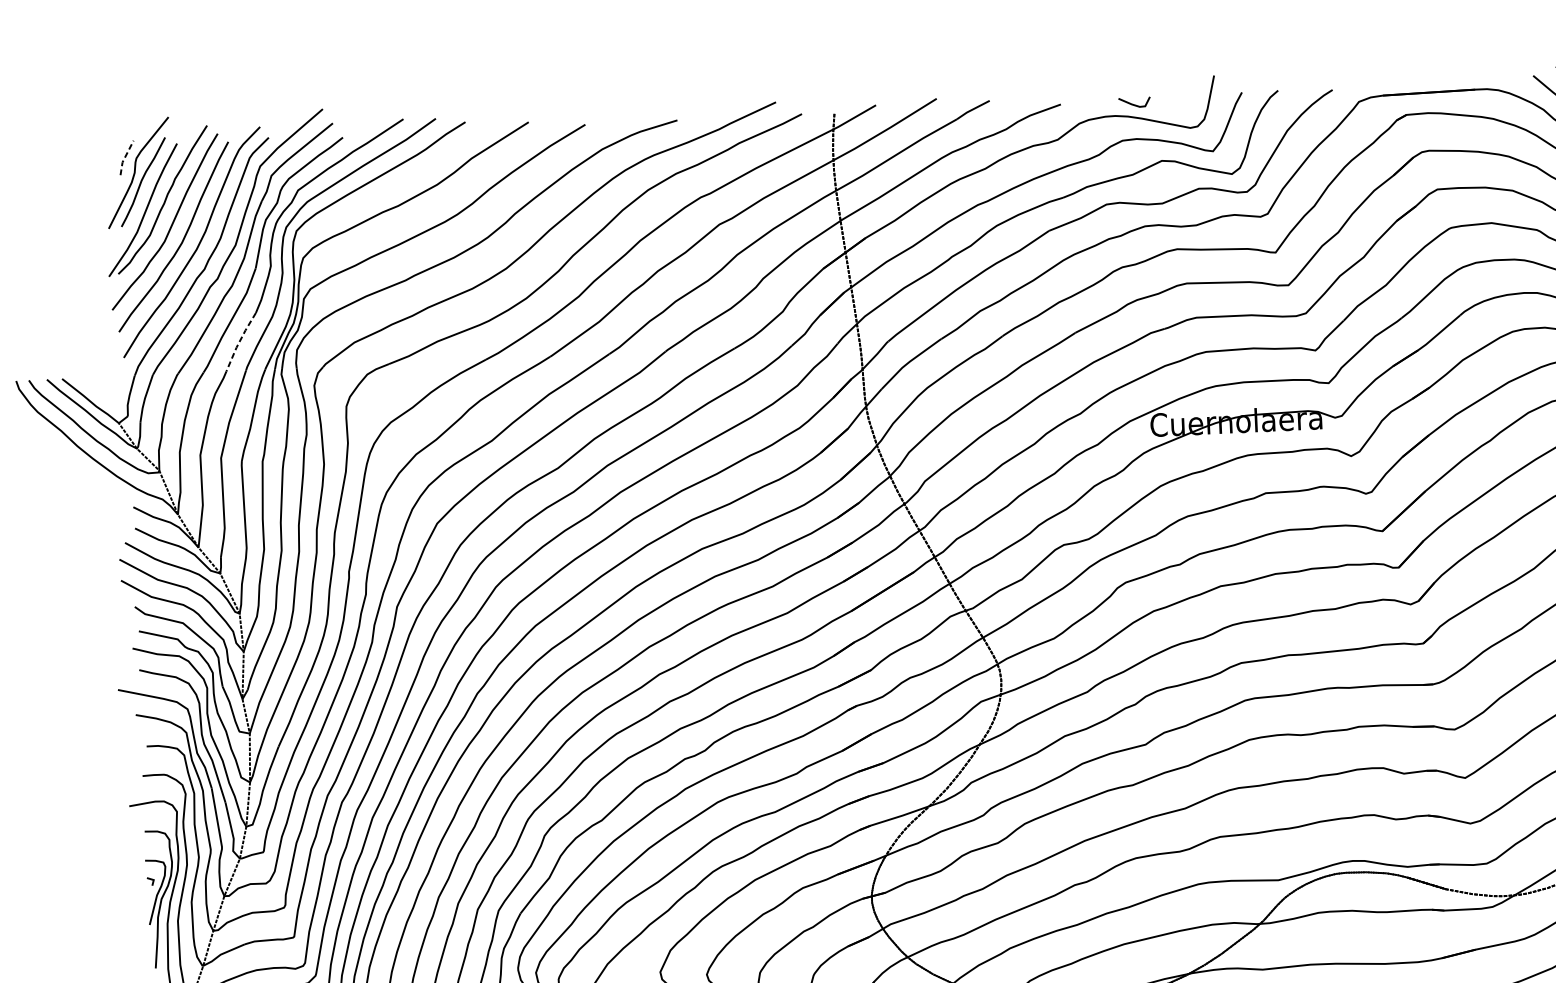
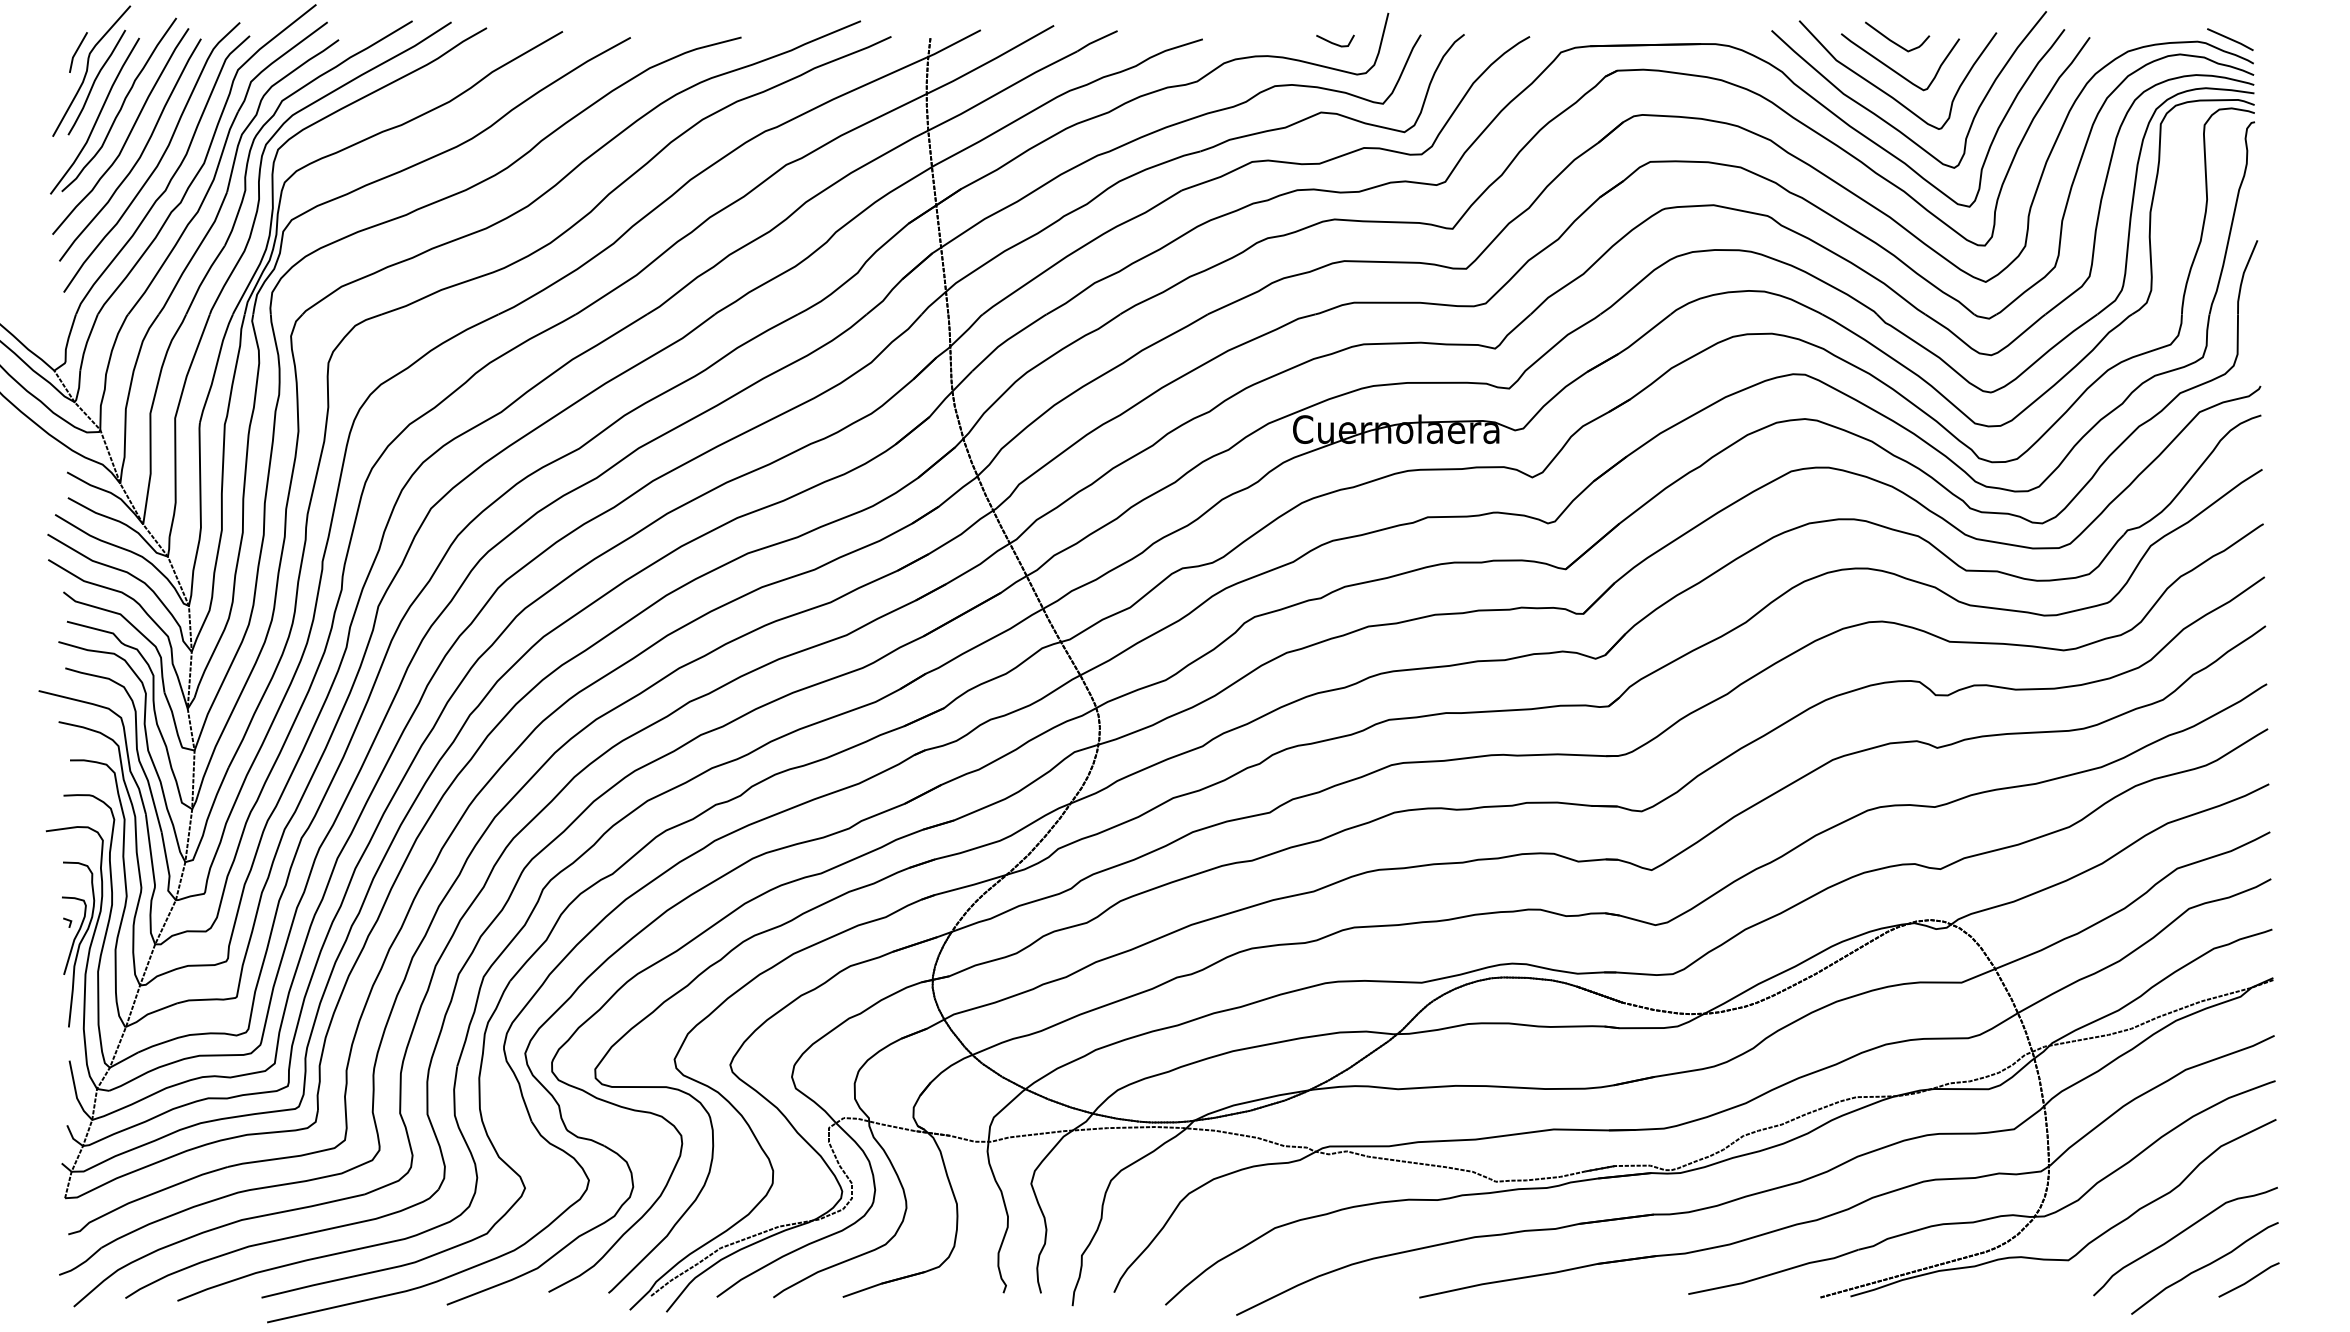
line: (1133, 103) -> (1333, 42), moved
line: (125, 157) -> (76, 51), dashed -> solid
line: (239, 341) -> (203, 279), dashed -> solid

